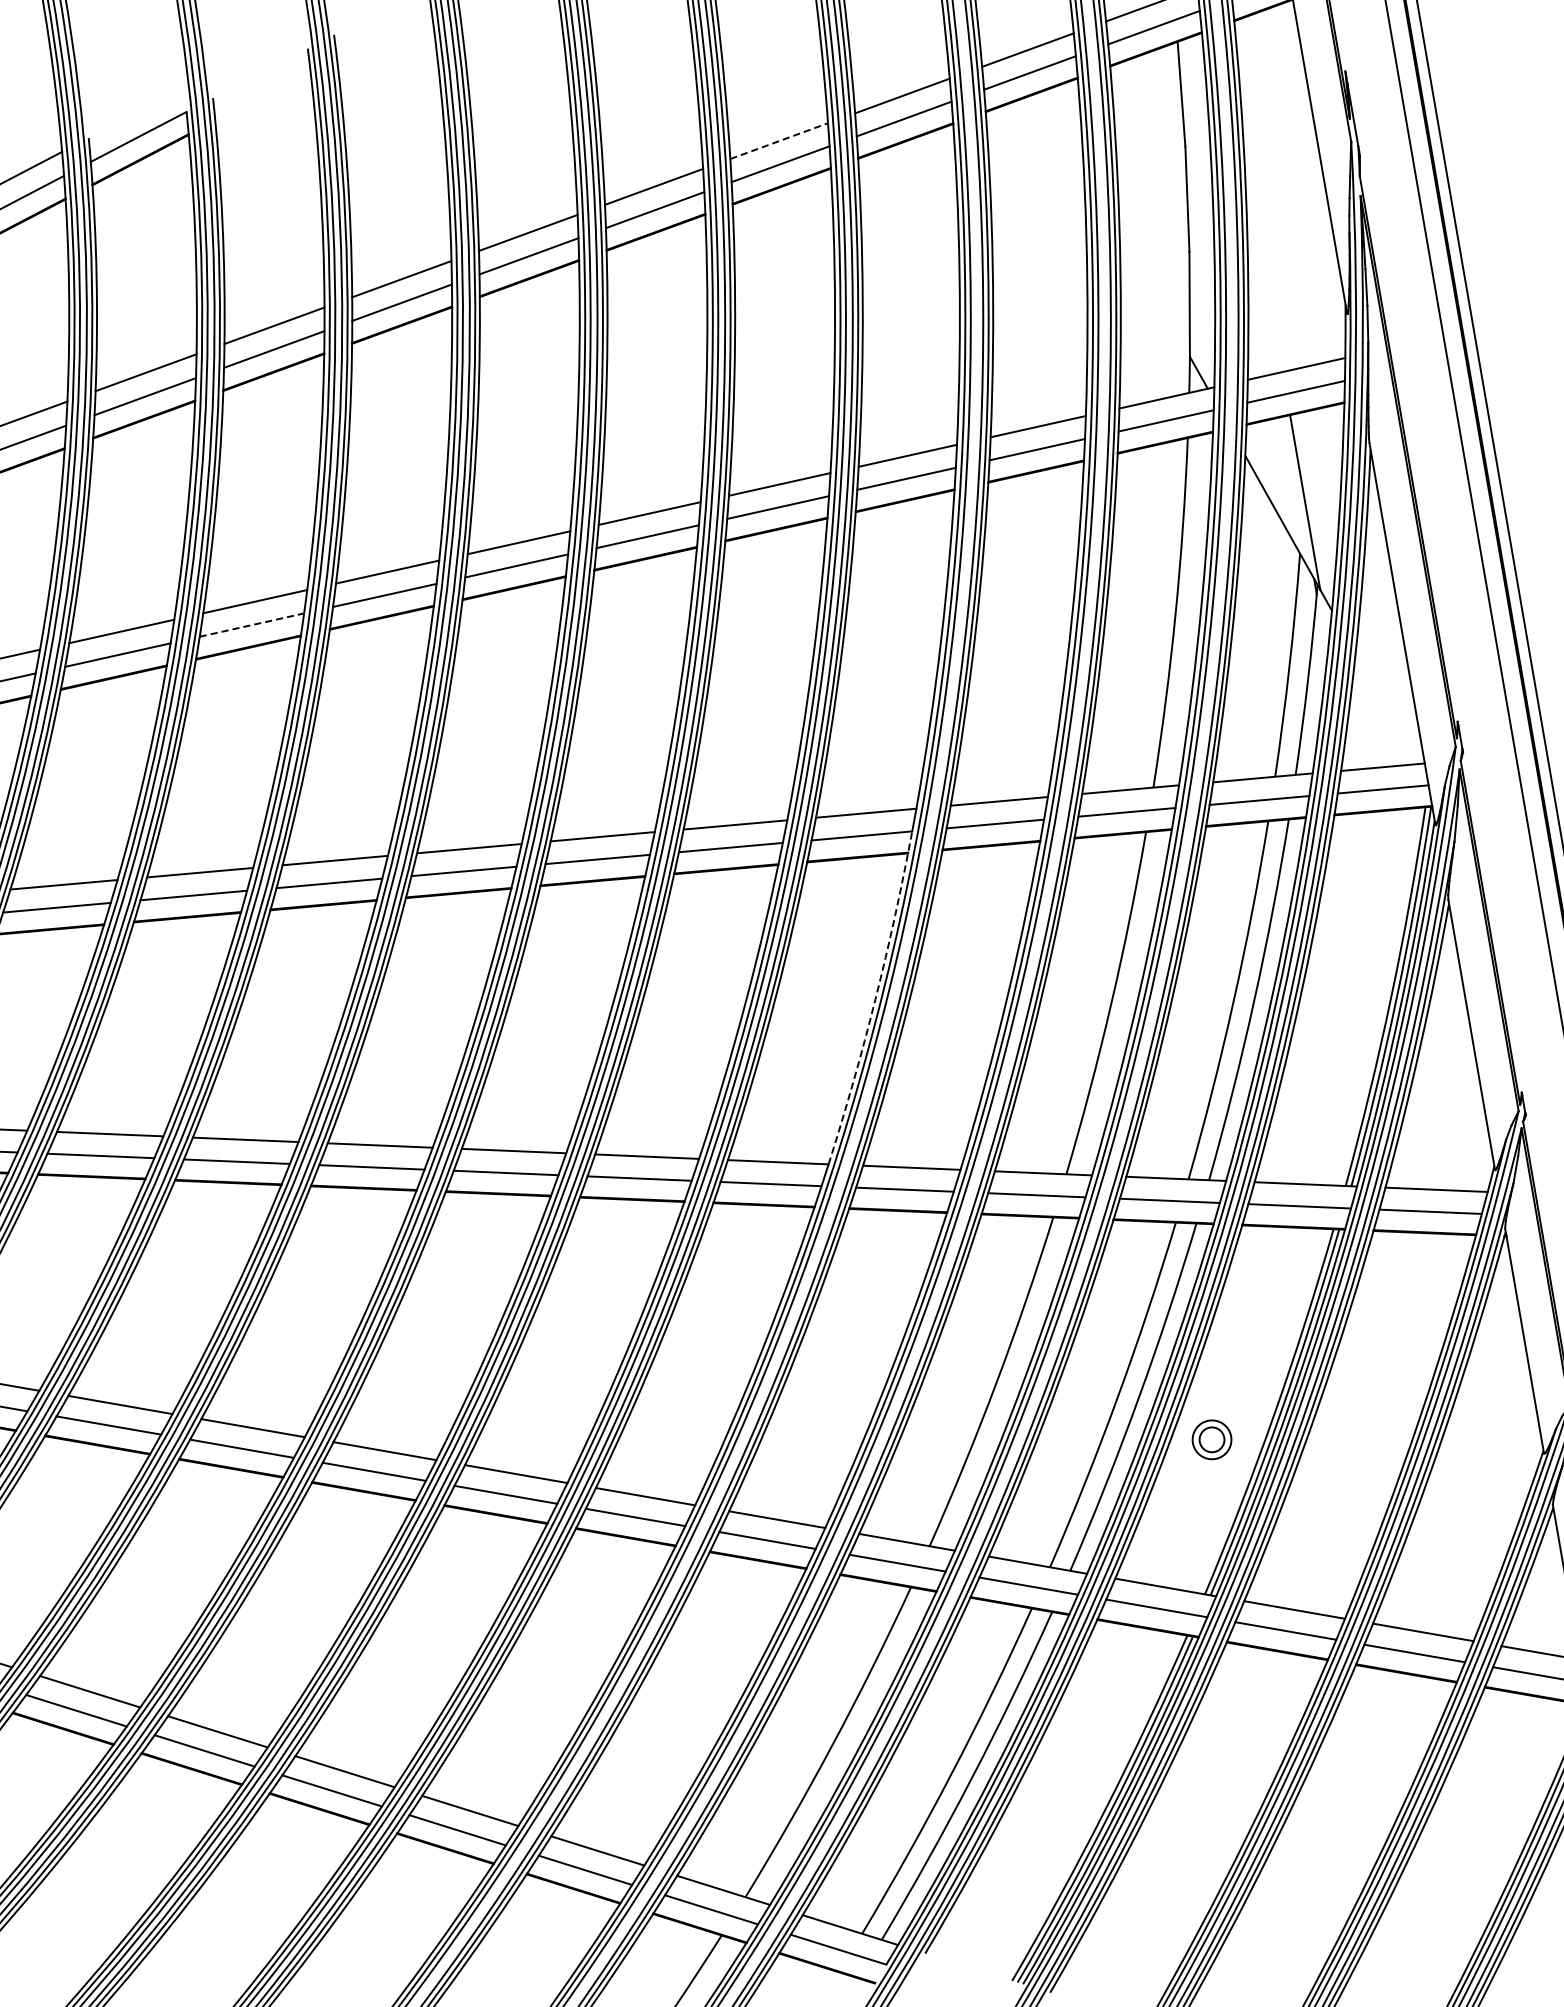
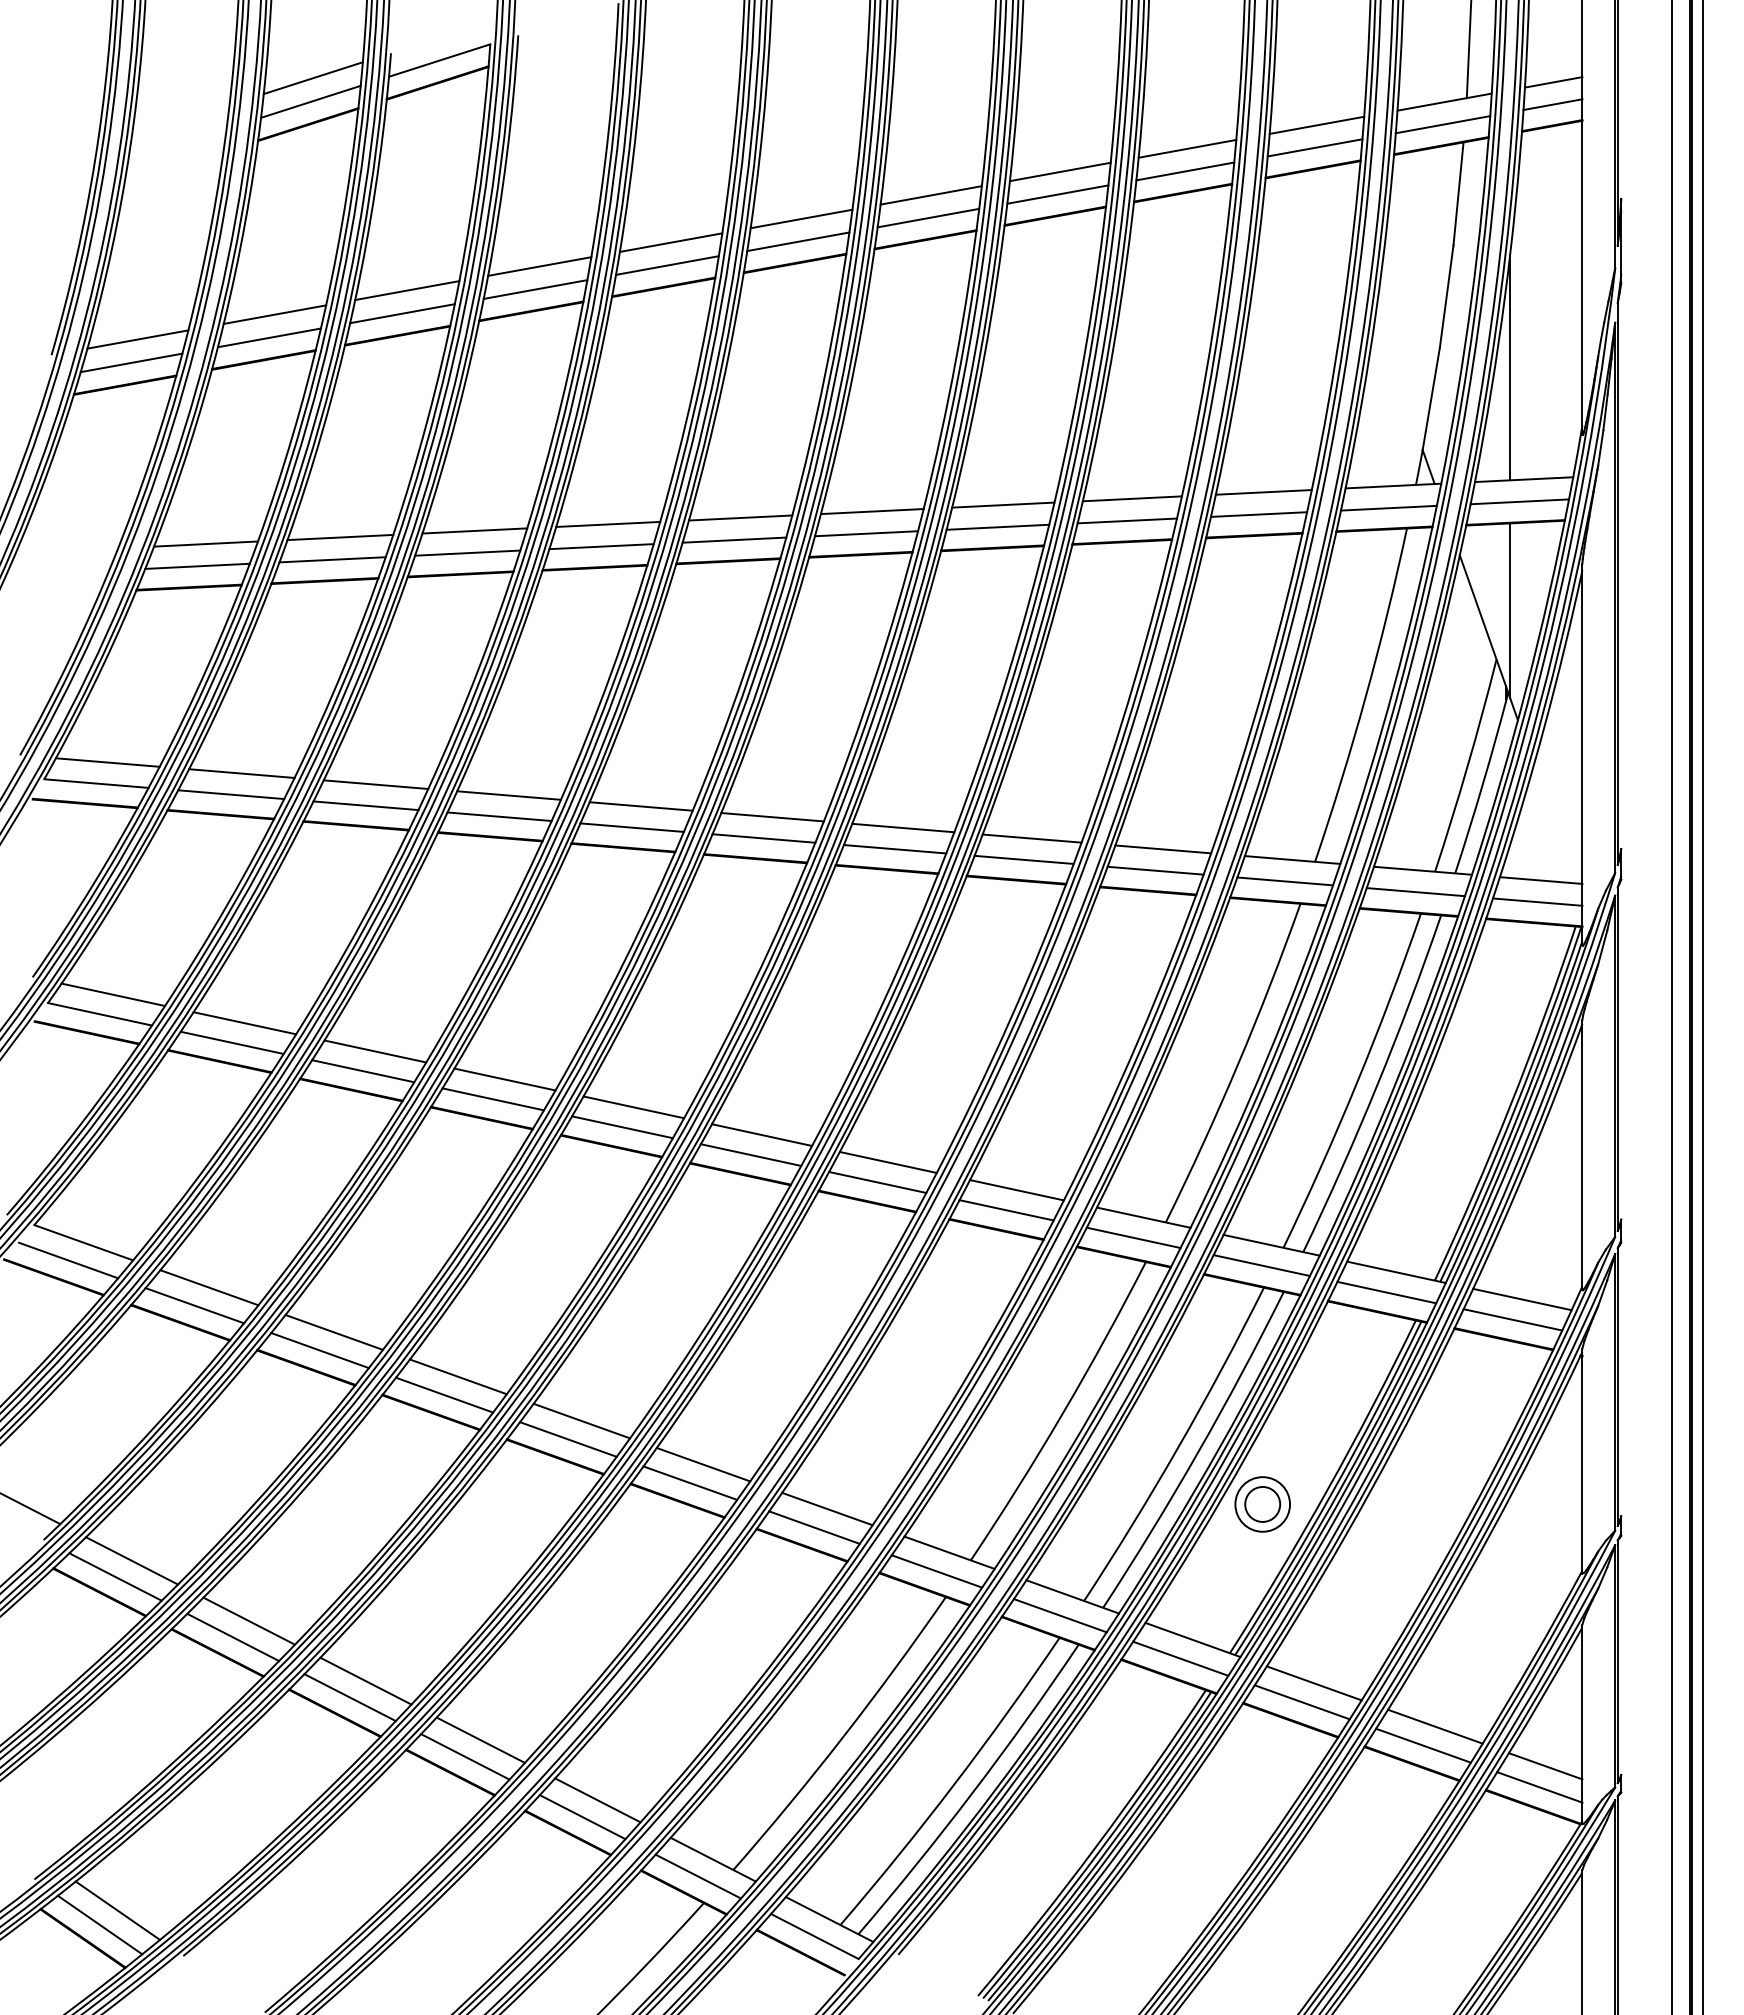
line: (779, 140) -> (1060, 171), dashed -> solid
line: (1263, 259) -> (1510, 367), added
line: (251, 625) -> (467, 553), dashed -> solid
arc: (876, 999) -> (1010, 1020), dashed -> solid
part: (1211, 1439) -> (1262, 1504), size x1.43

